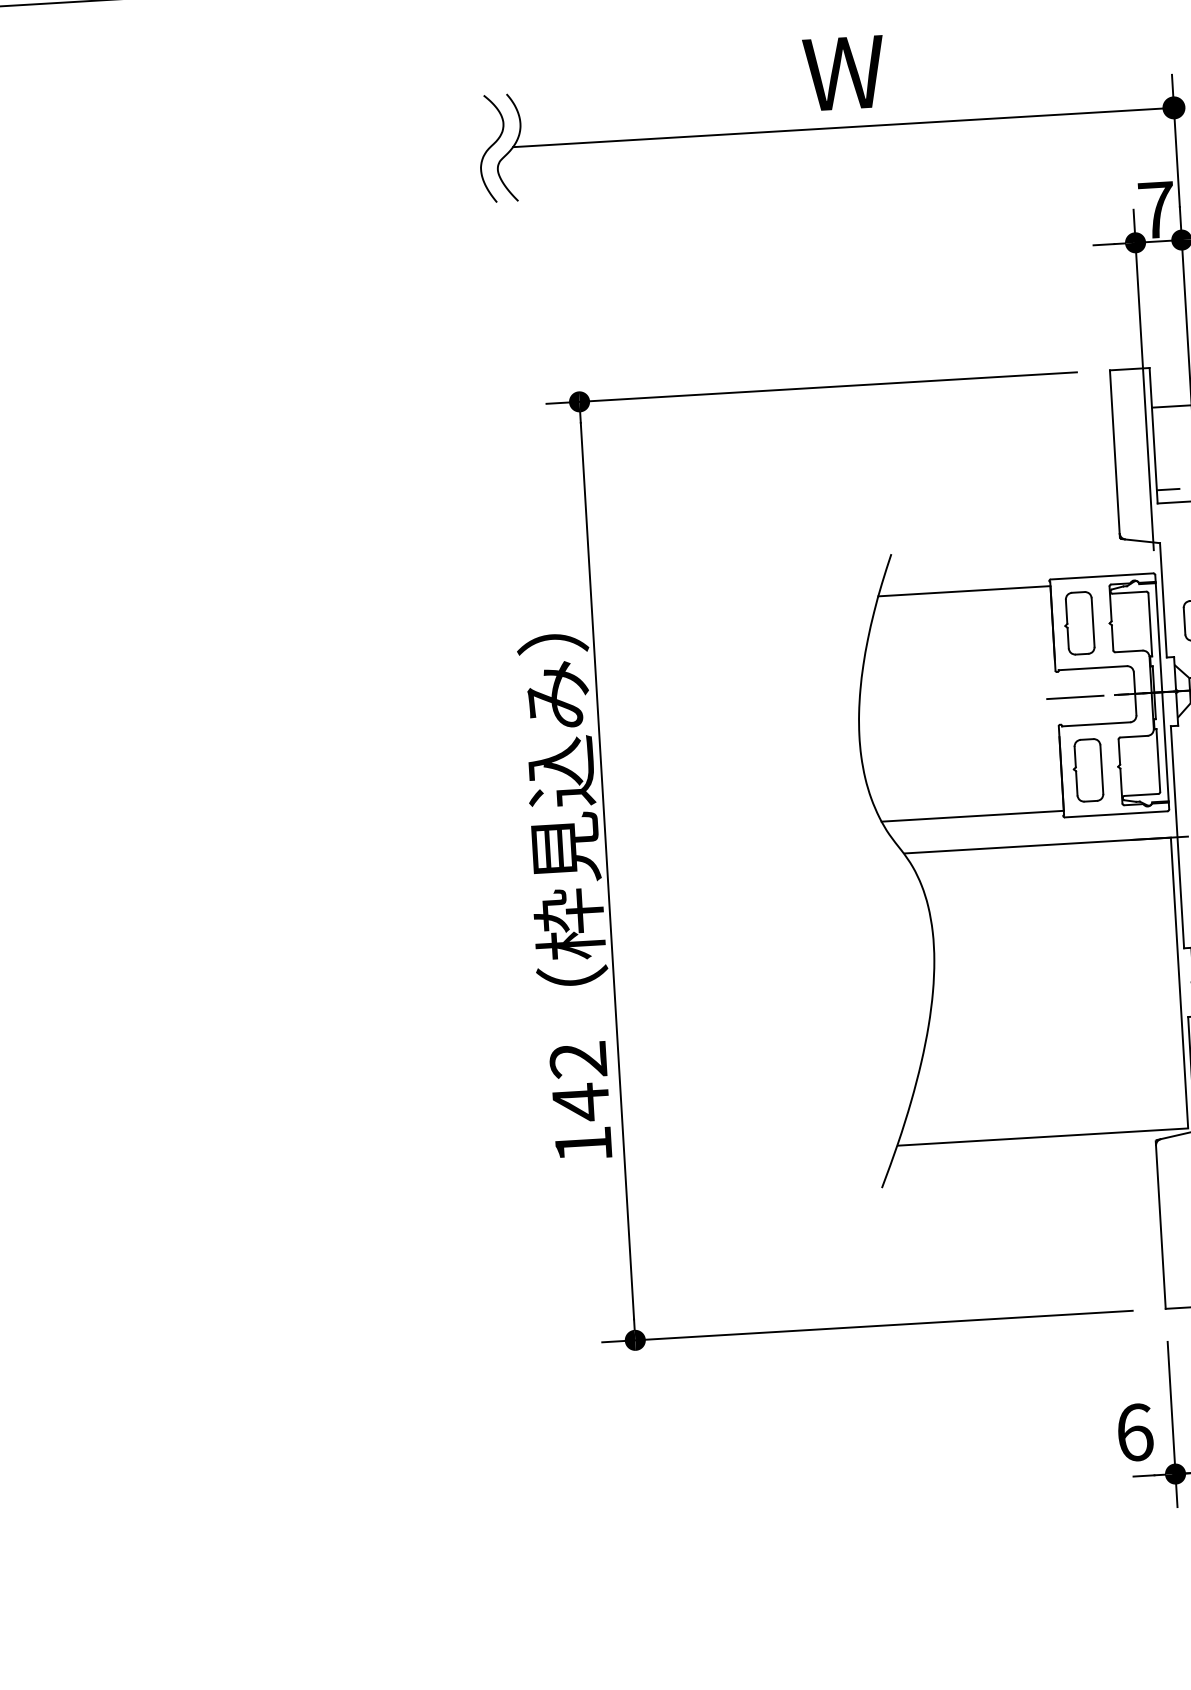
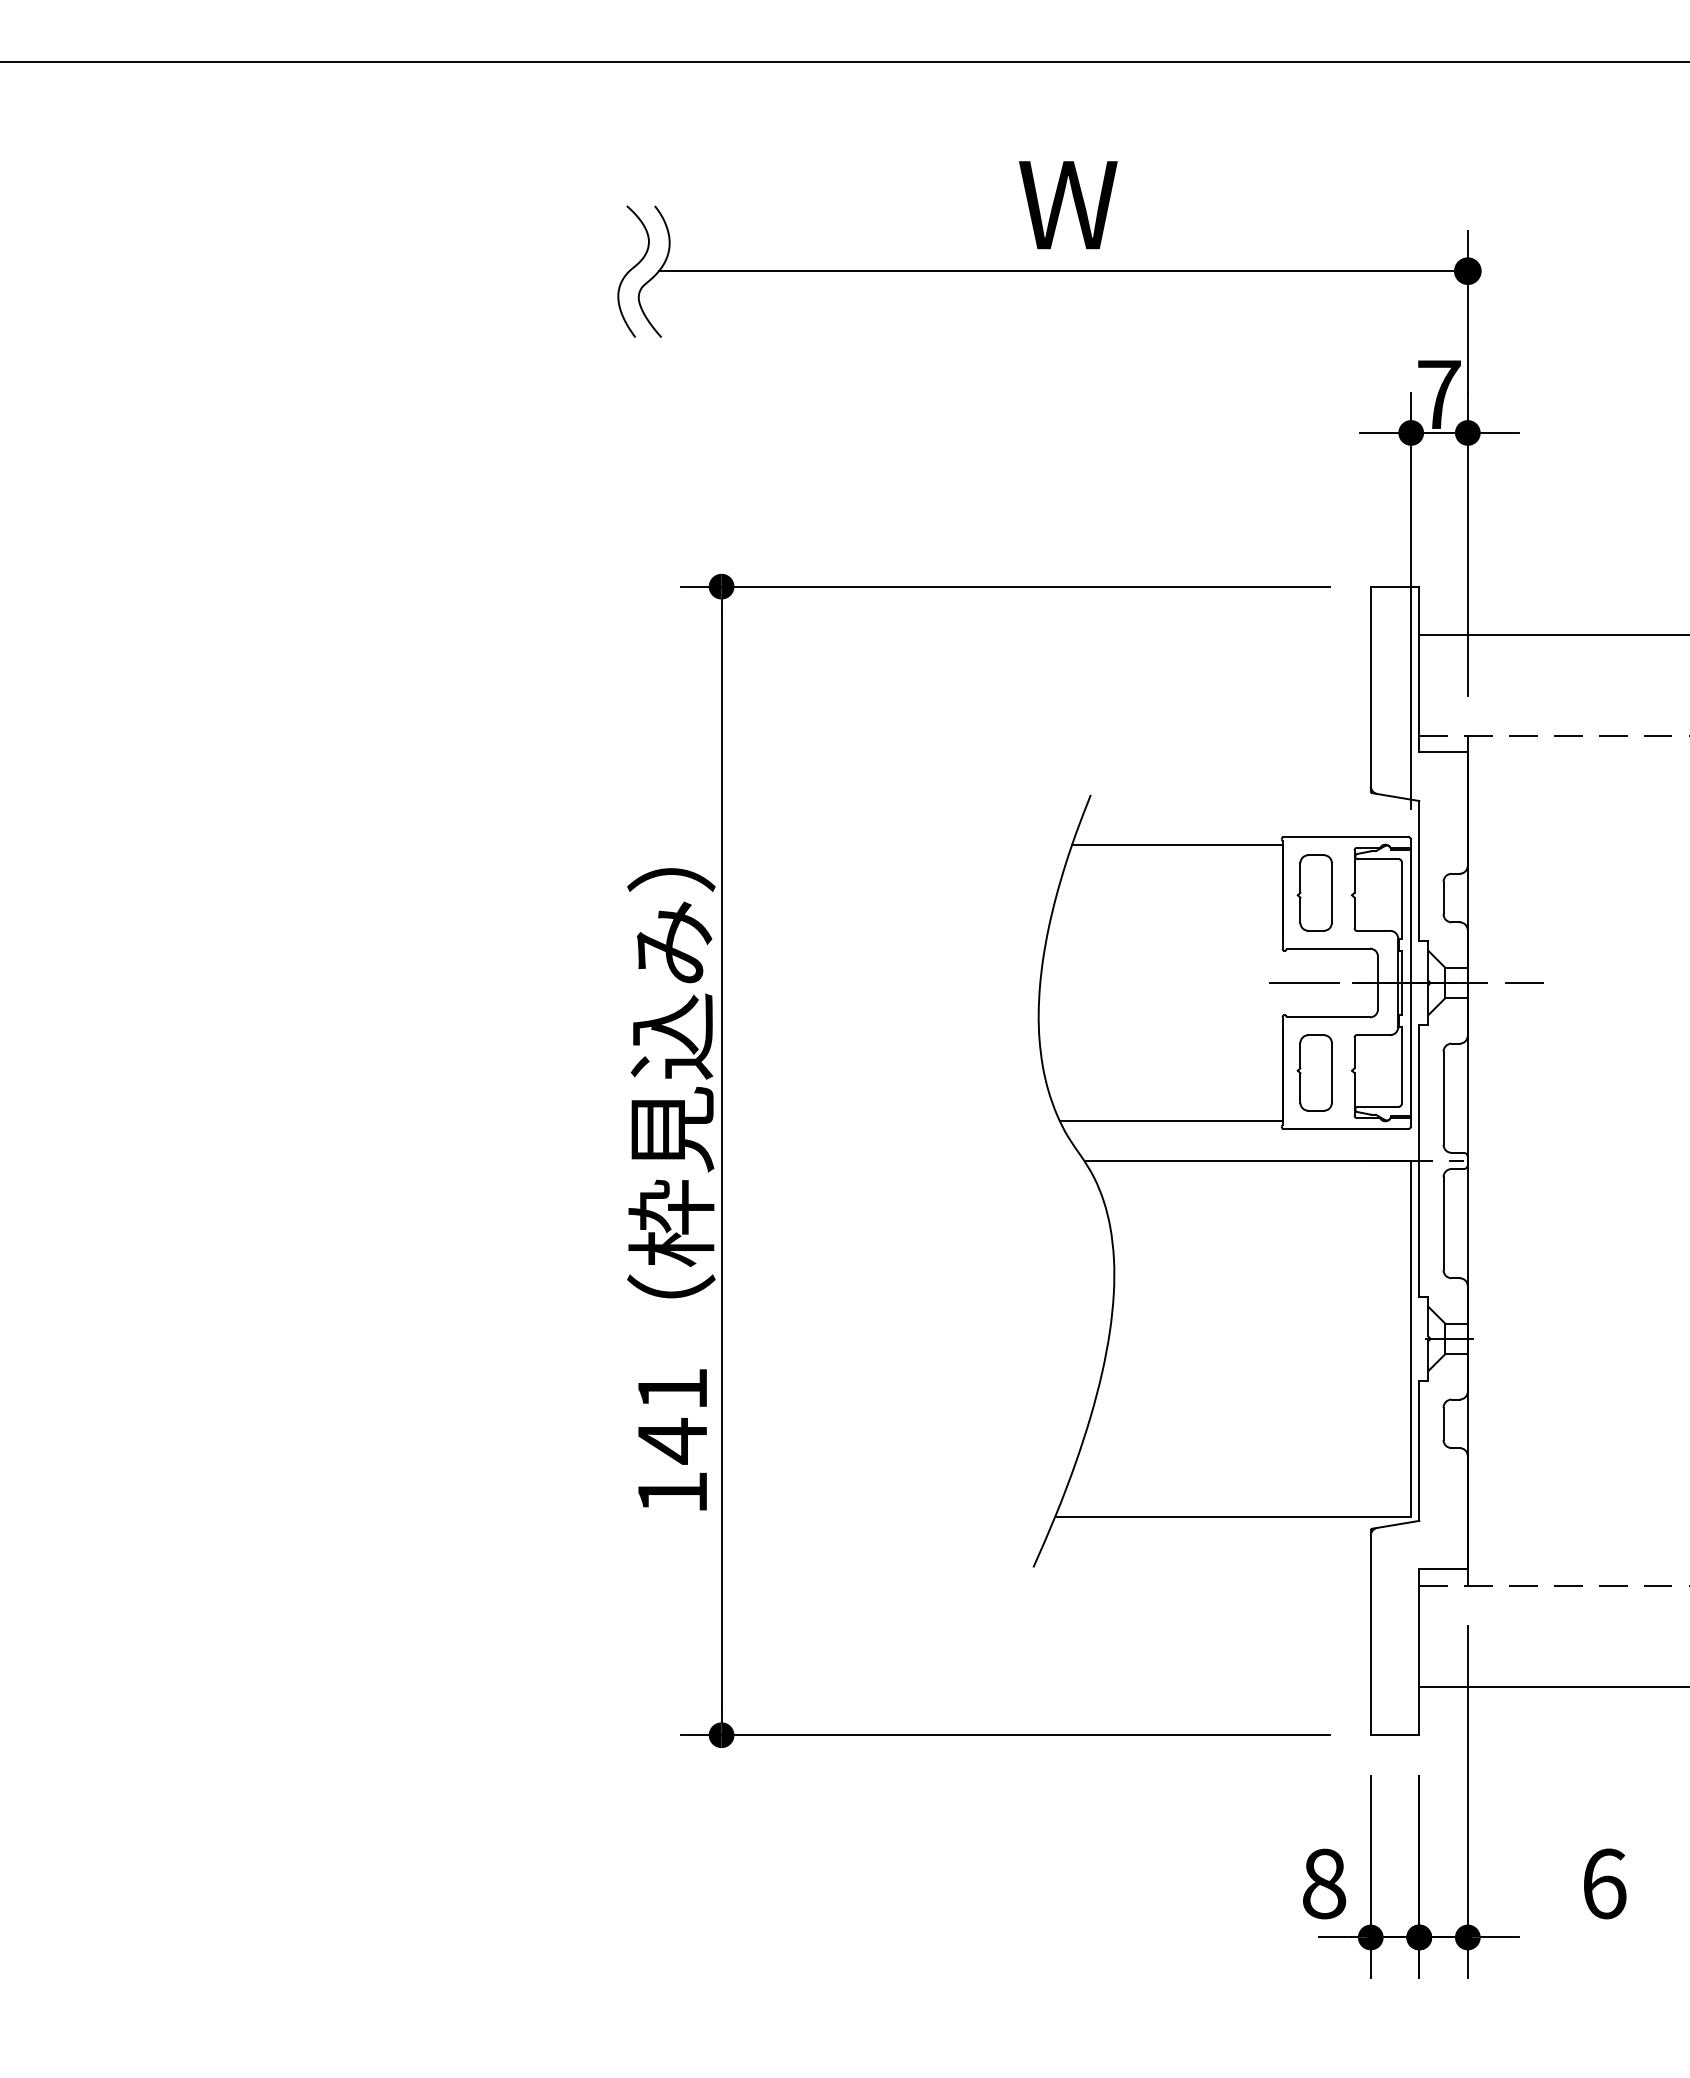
text: (577, 1059) -> (671, 1388), 142 -> 141
text: (1135, 1432) -> (1324, 1883), 6 -> 8

